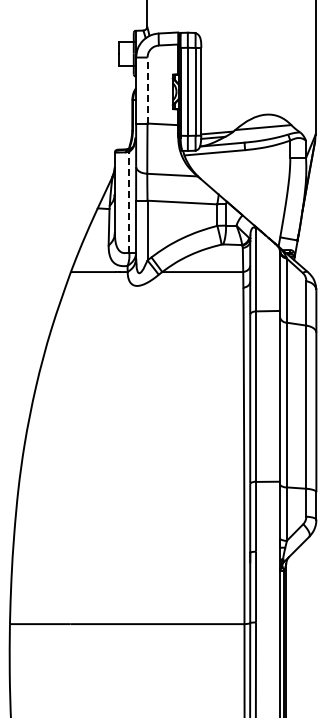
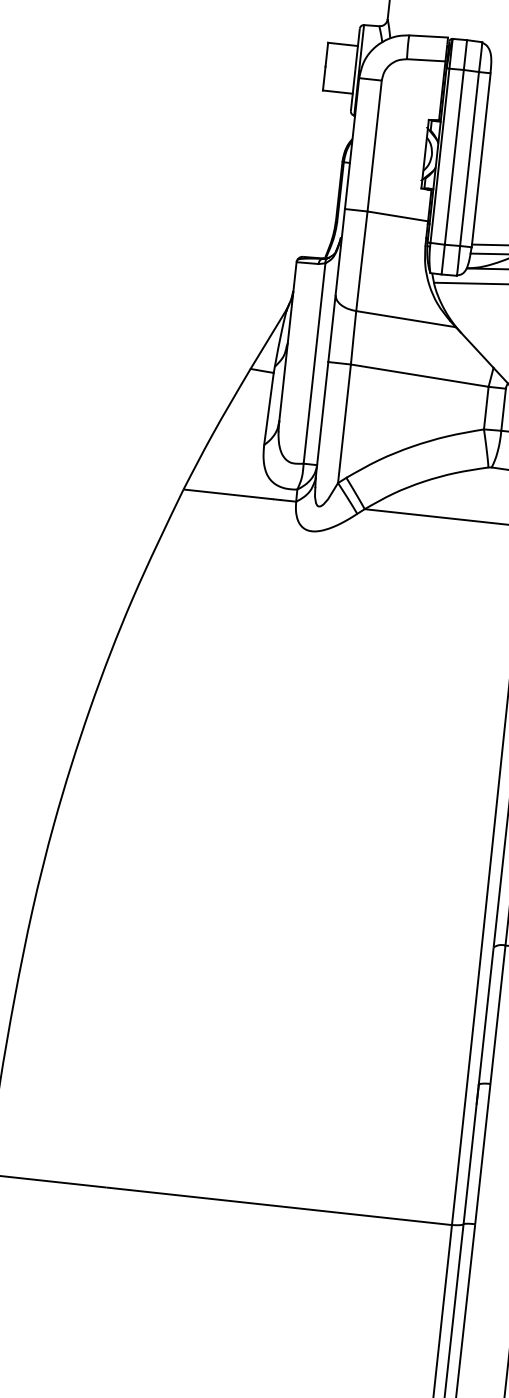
line: (147, 90) -> (374, 145), dashed -> solid
line: (129, 202) -> (314, 364), dashed -> solid

